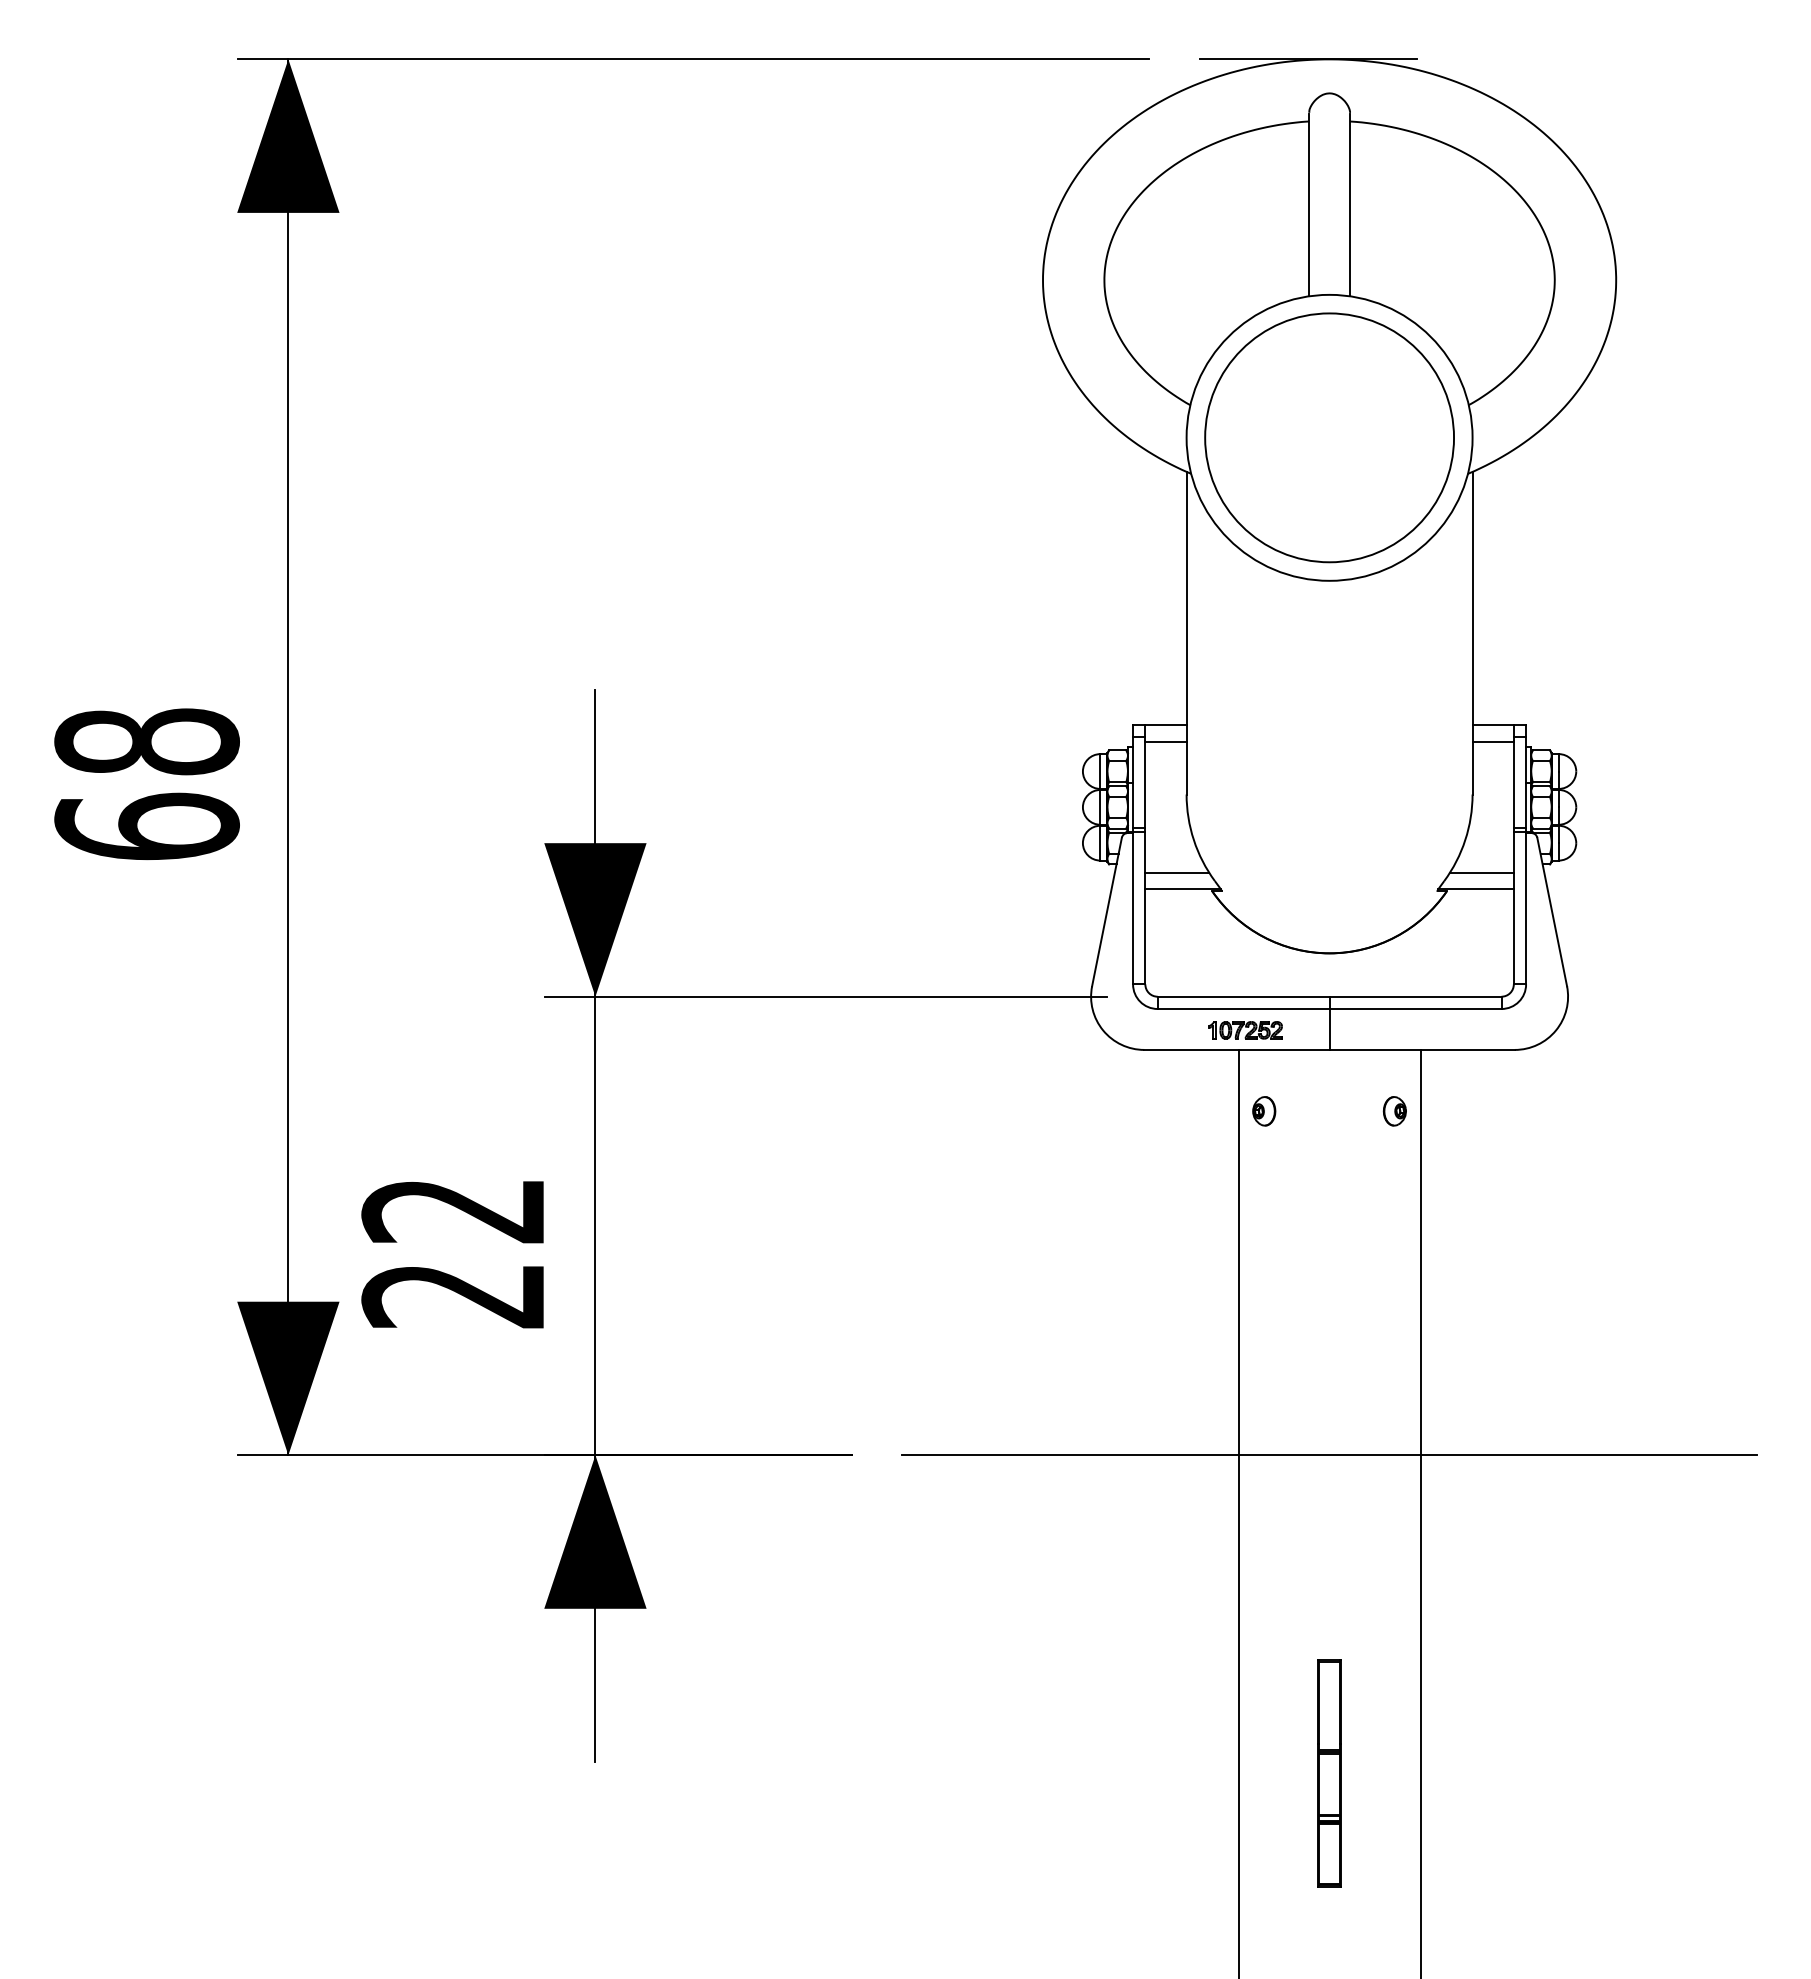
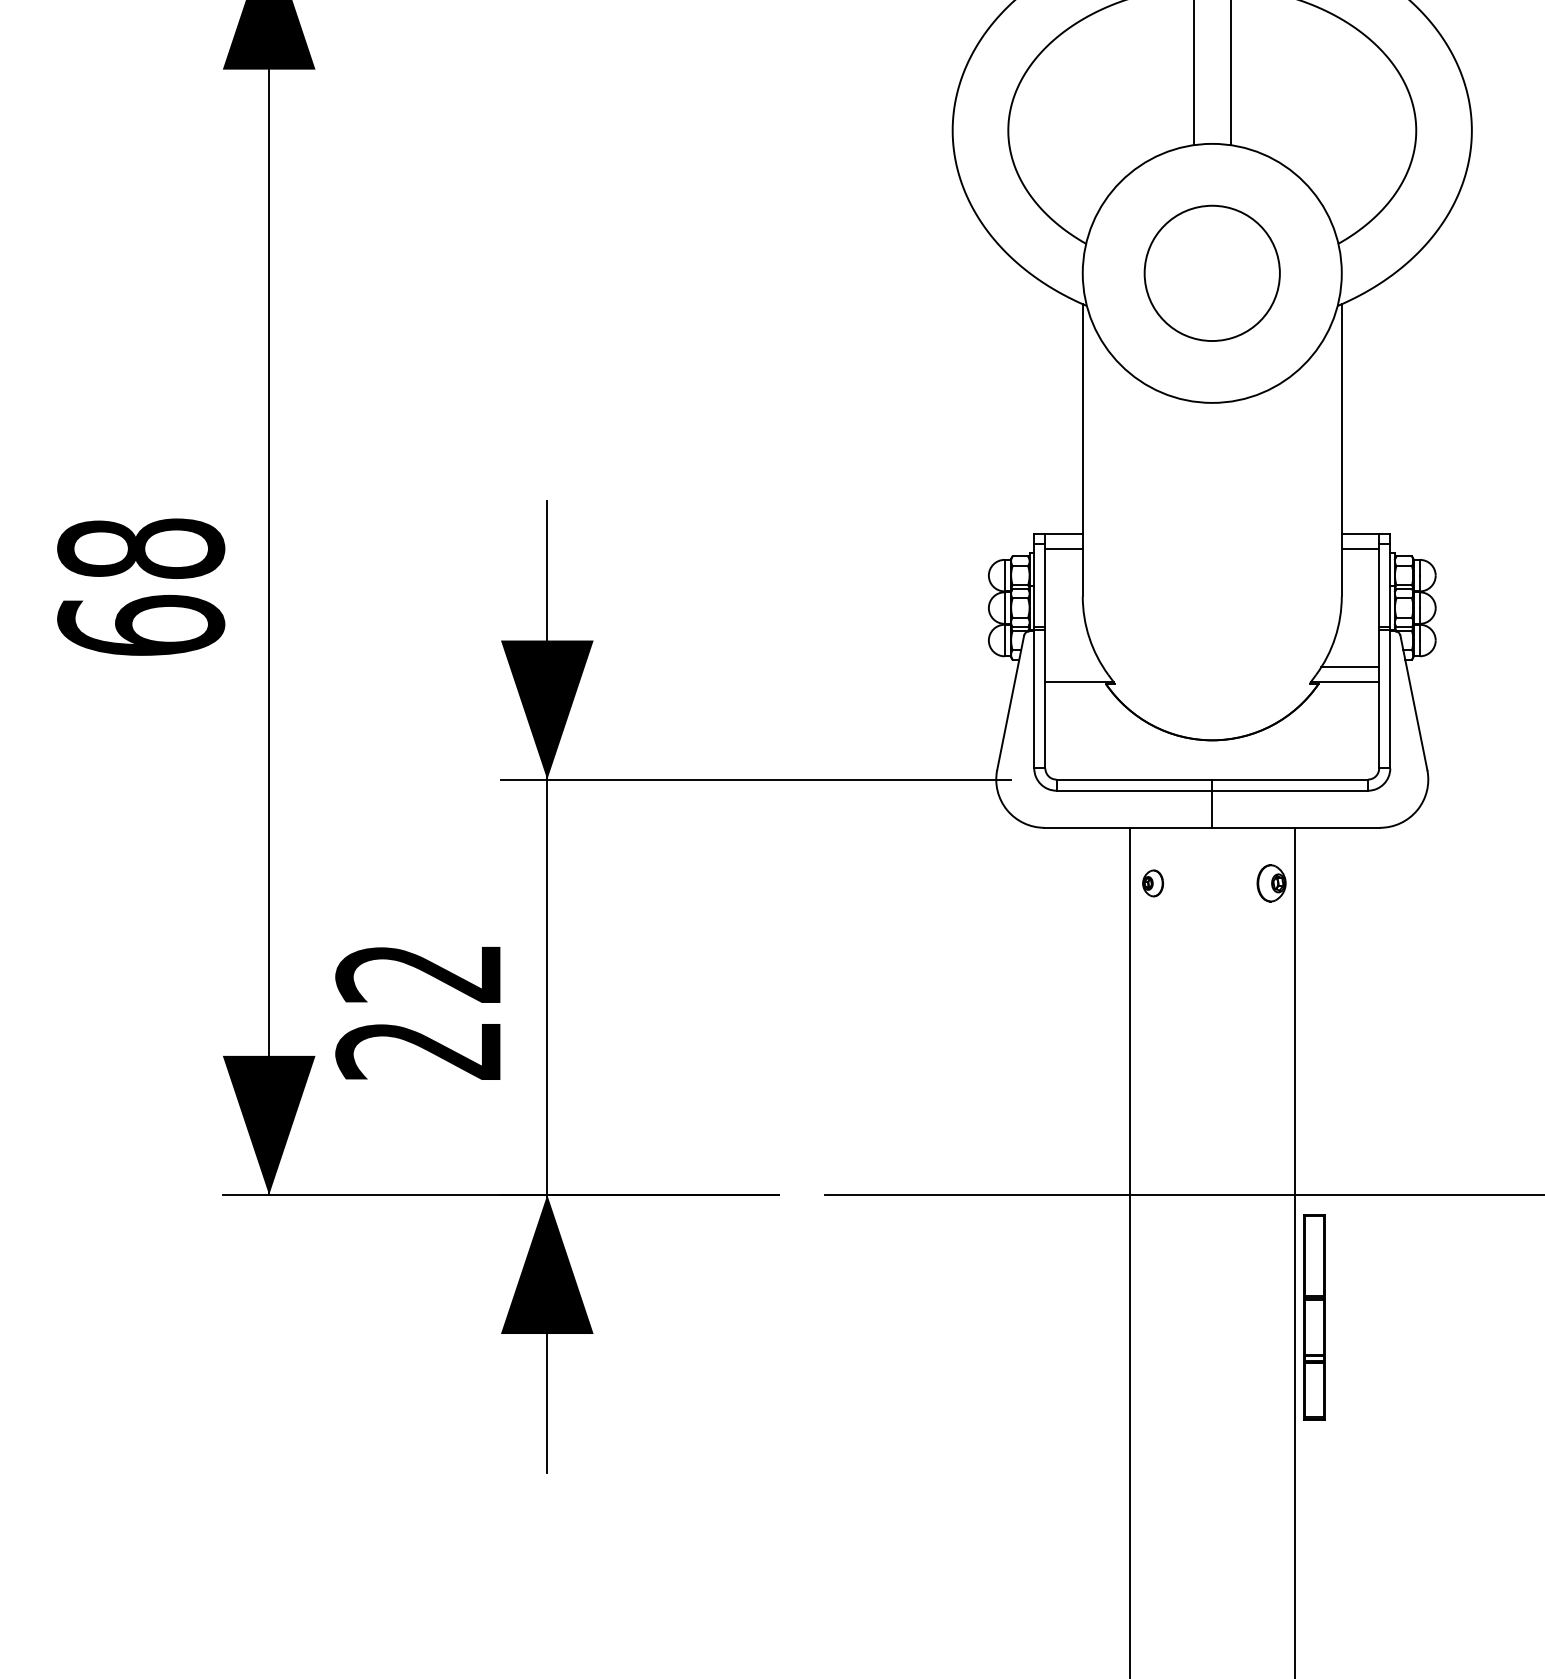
circle: (1329, 437) -> (1212, 273), size x0.6
line: (1177, 872) -> (1074, 667), removed
part: (1245, 1030) -> (1136, 810), removed
part: (1394, 1111) -> (1271, 883), size x1.4
part: (1329, 1773) -> (1314, 1317), moved

